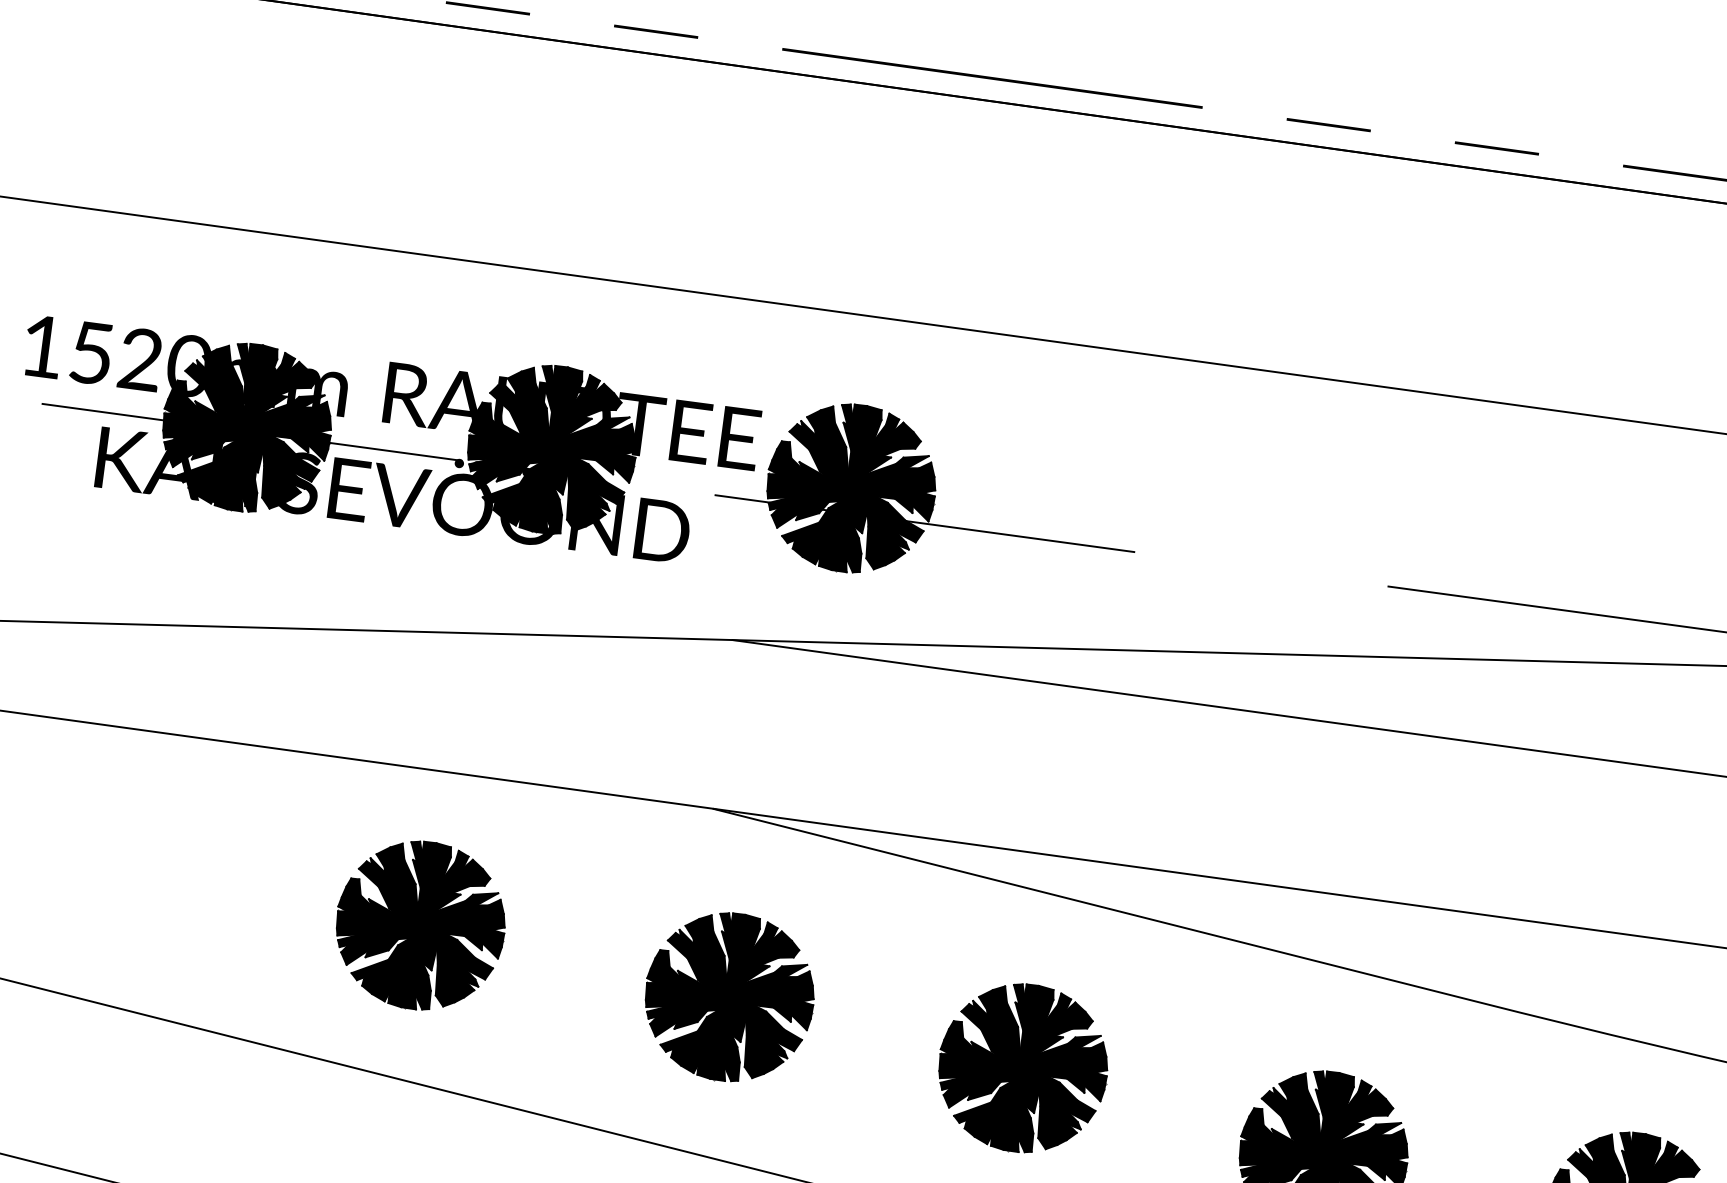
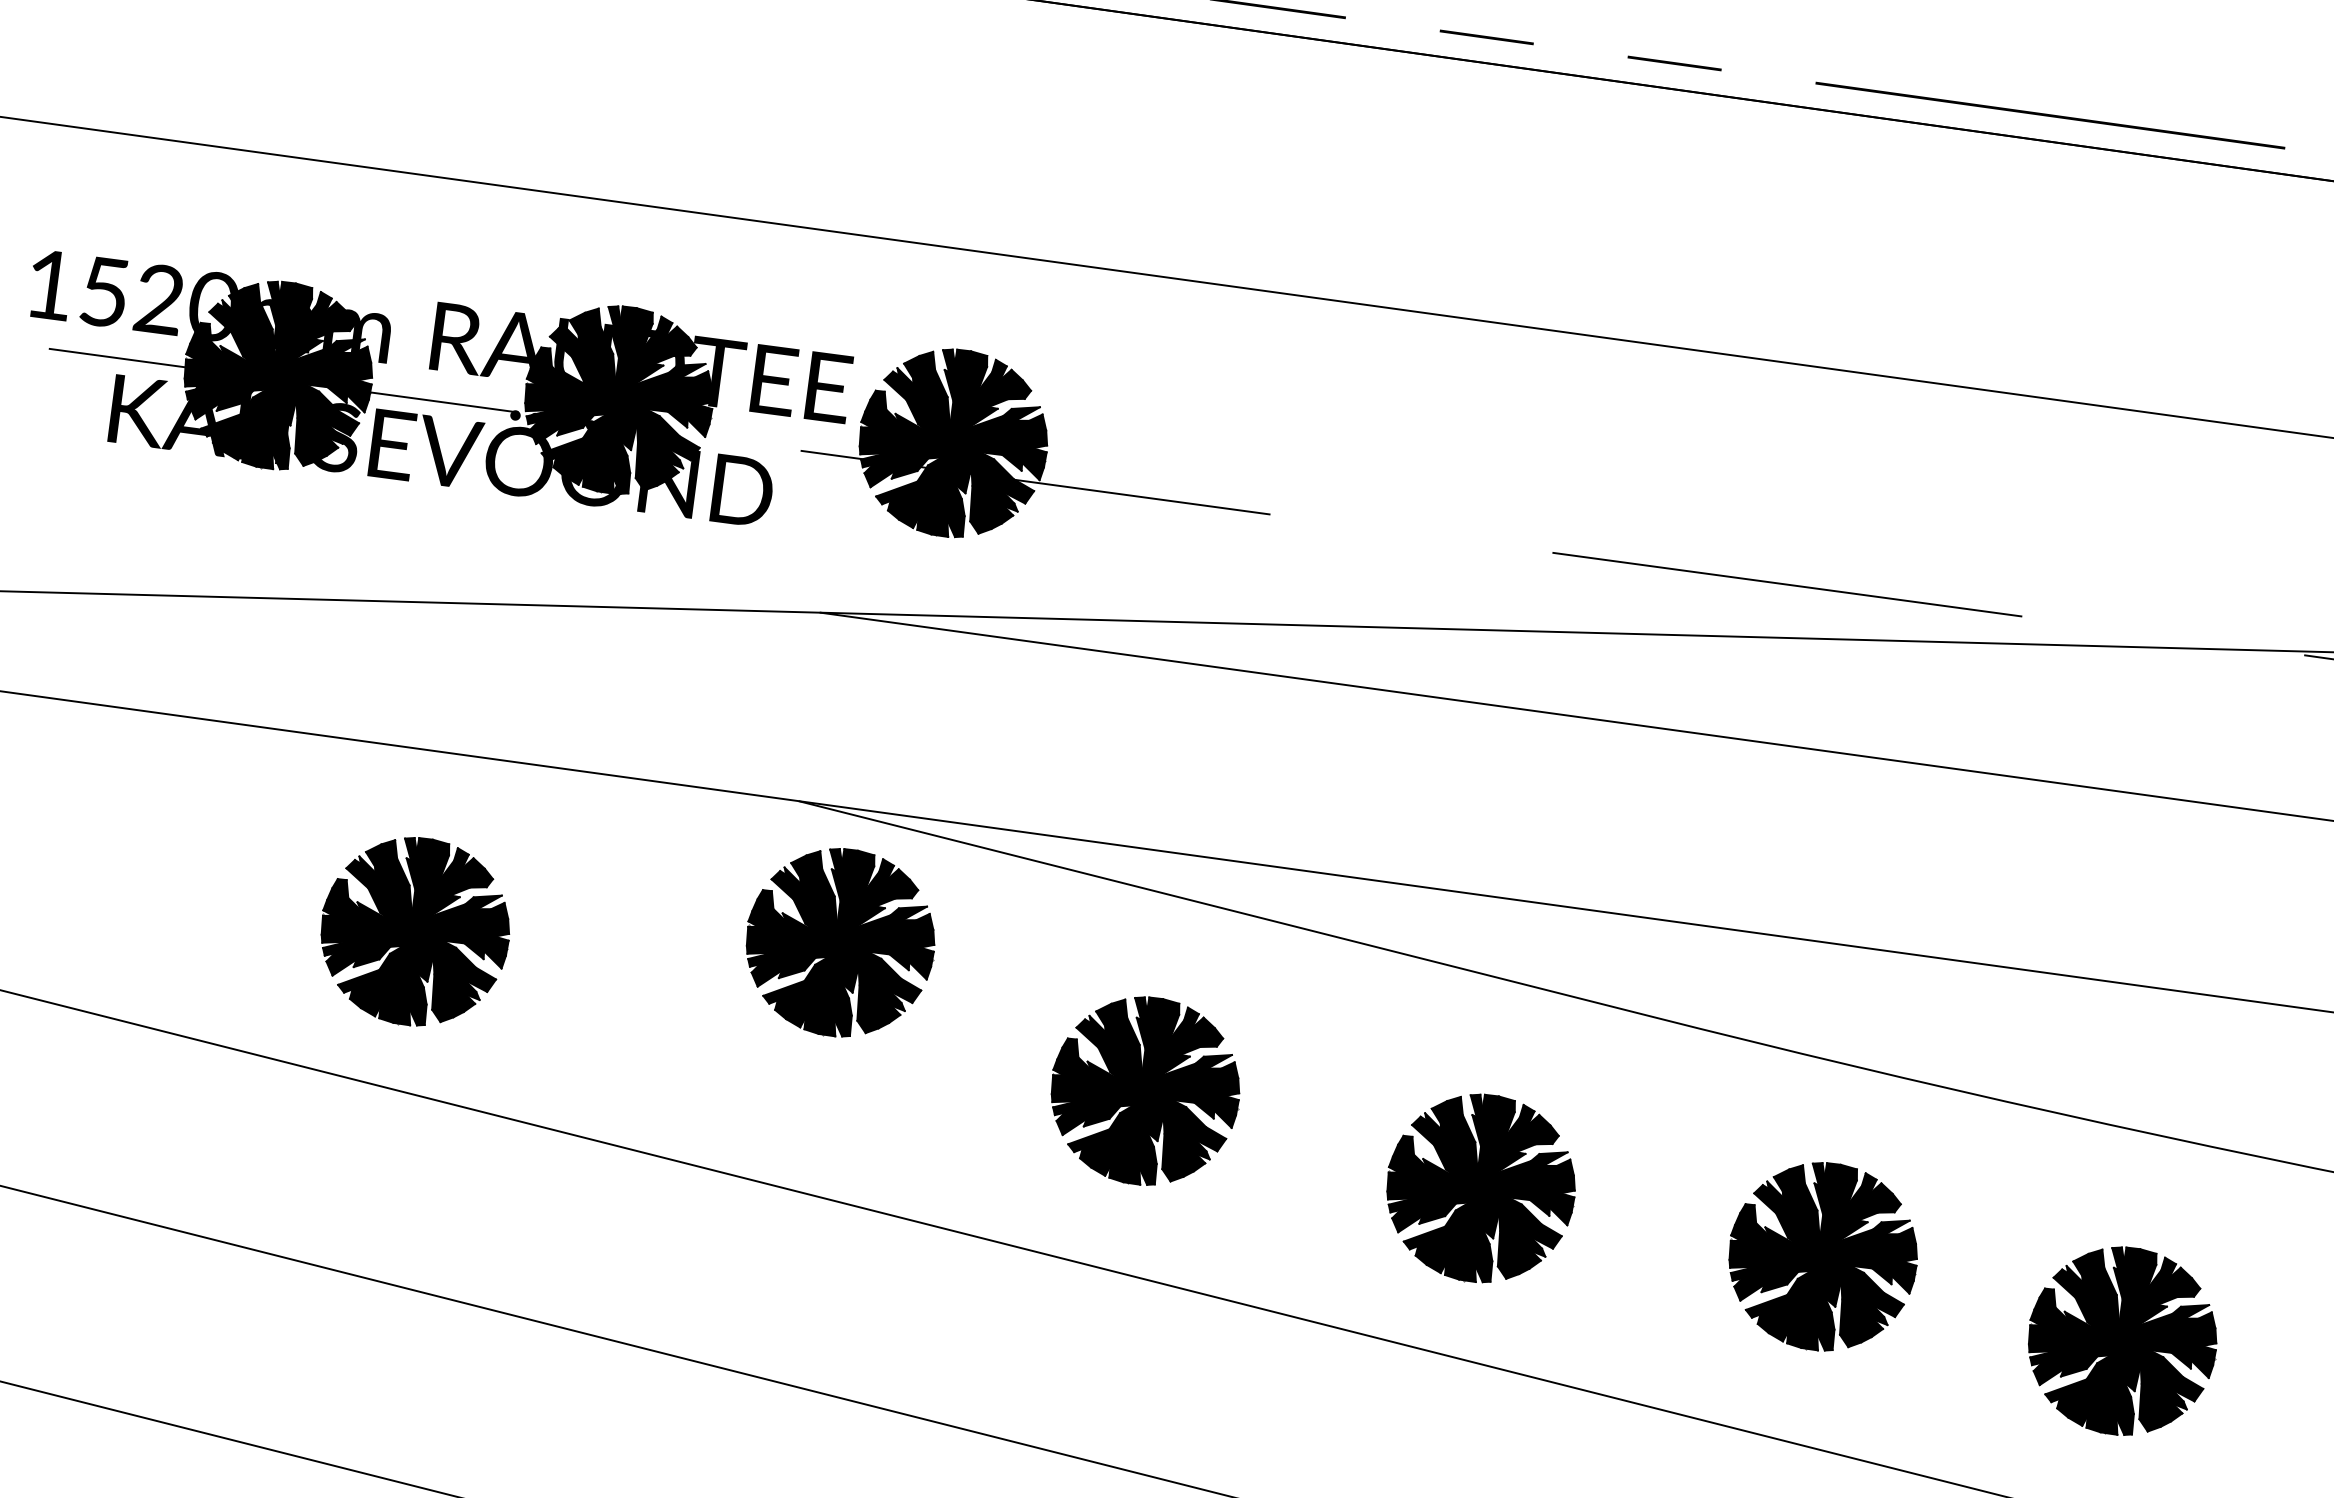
part: (420, 925) -> (415, 931), moved
part: (729, 997) -> (840, 942), moved

